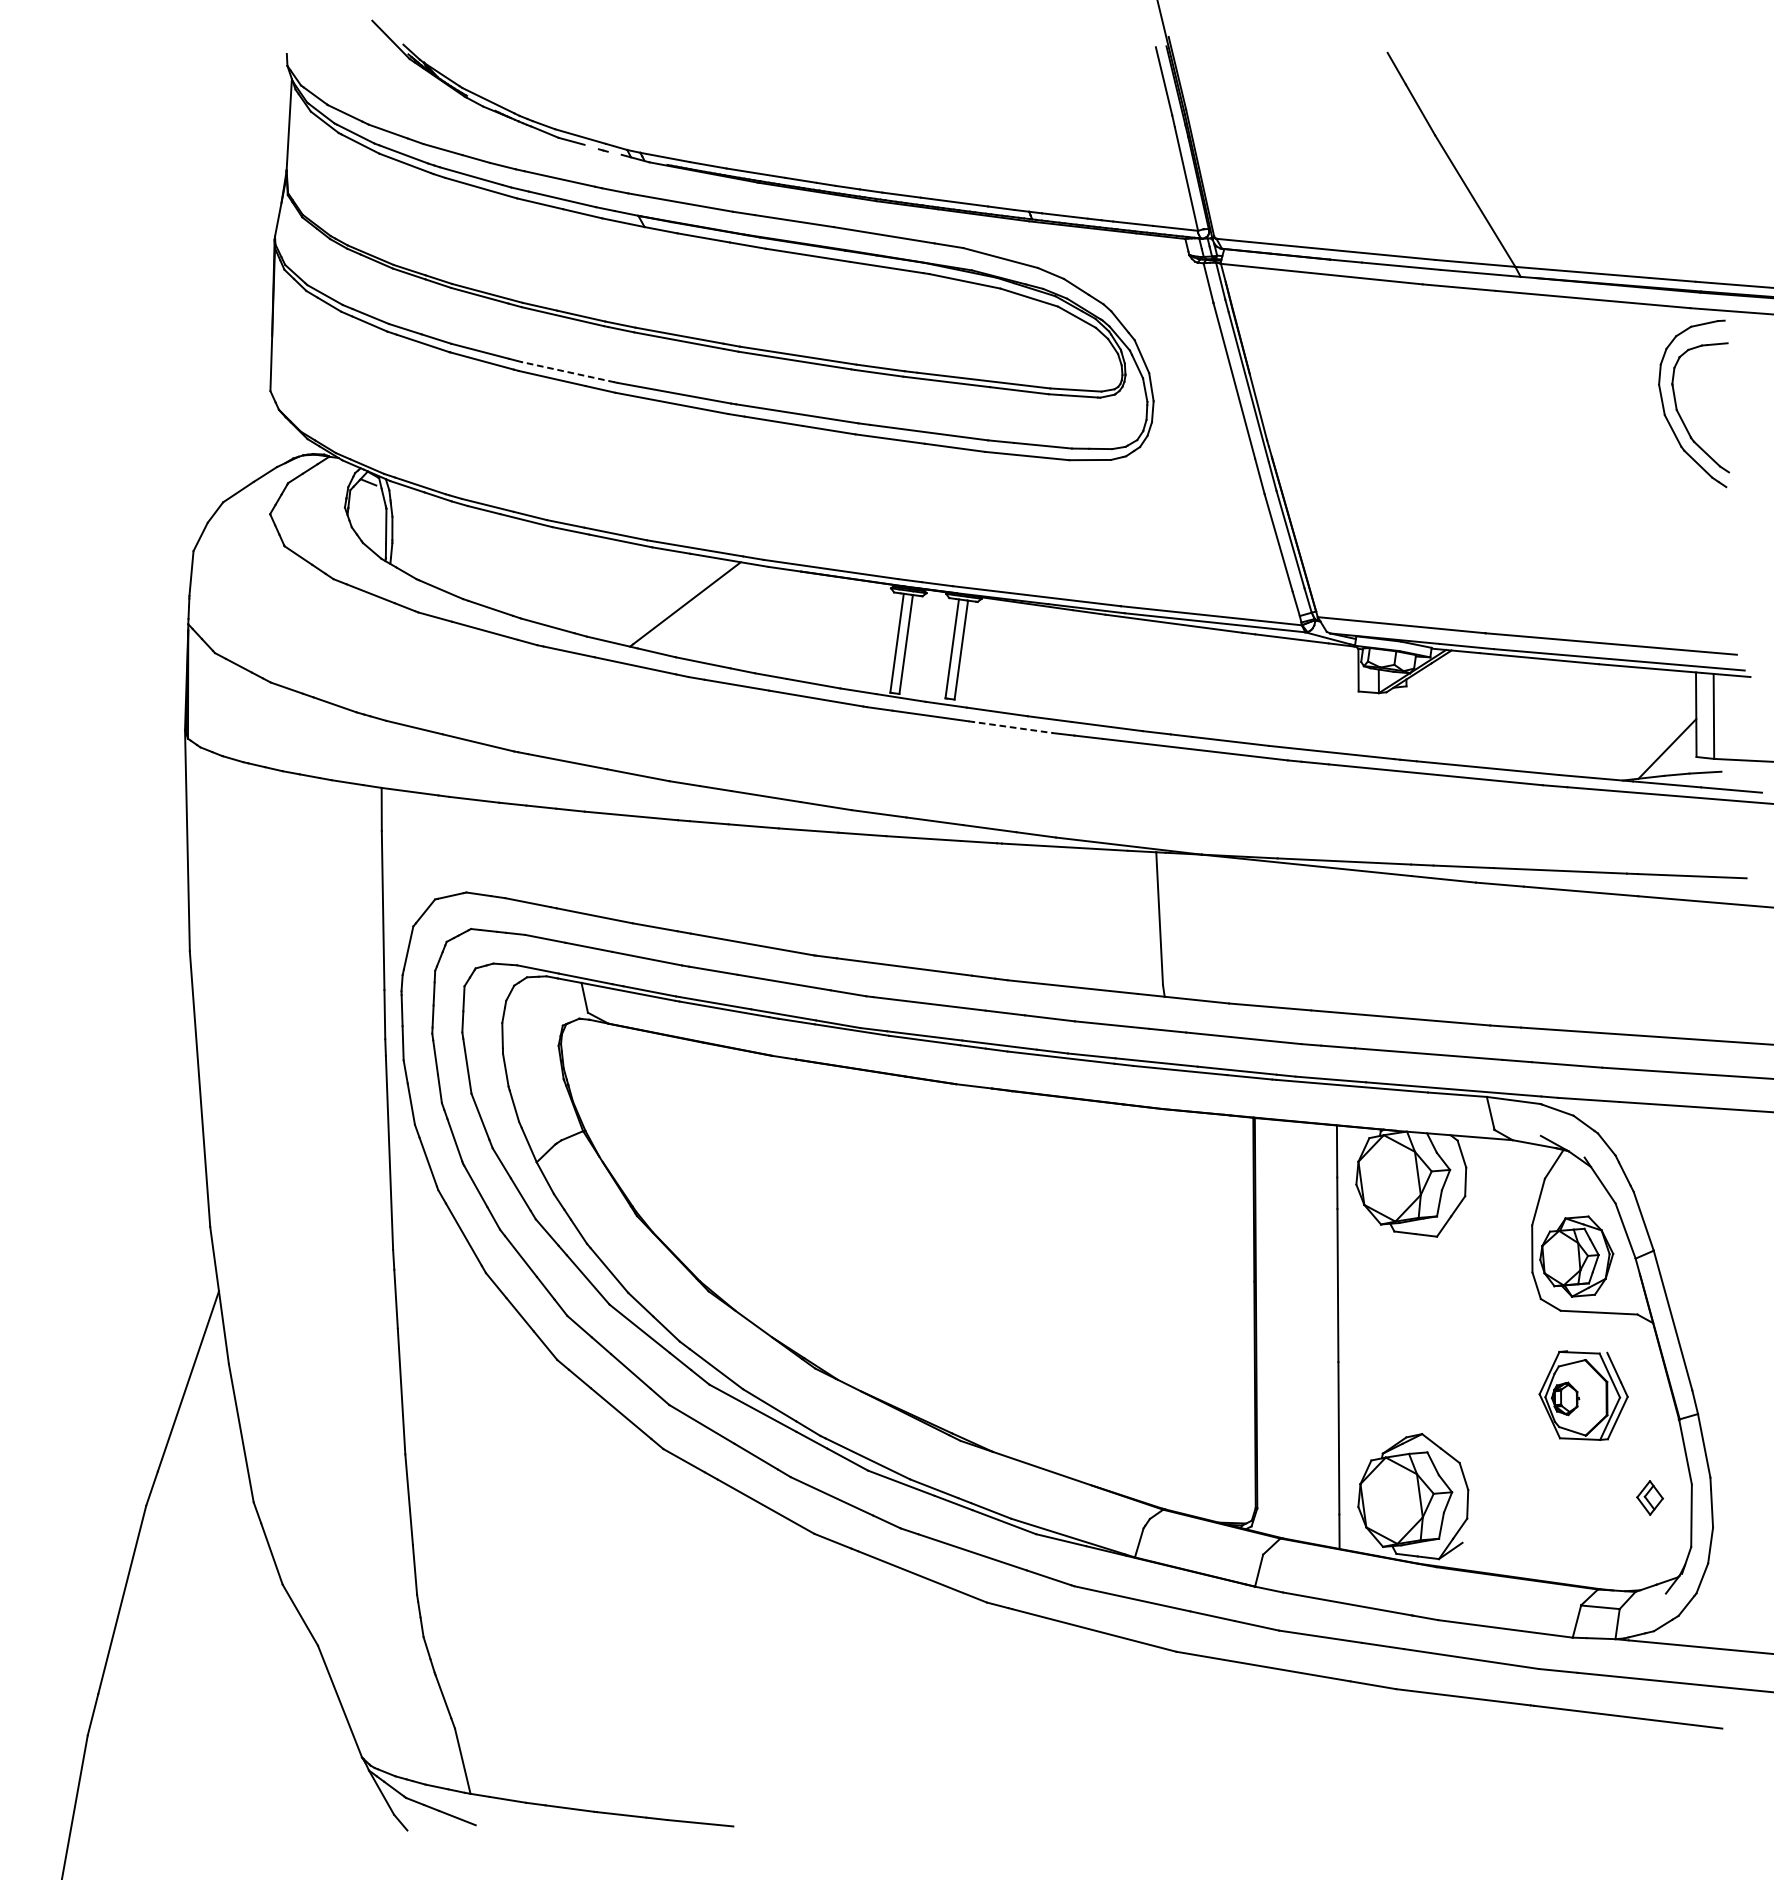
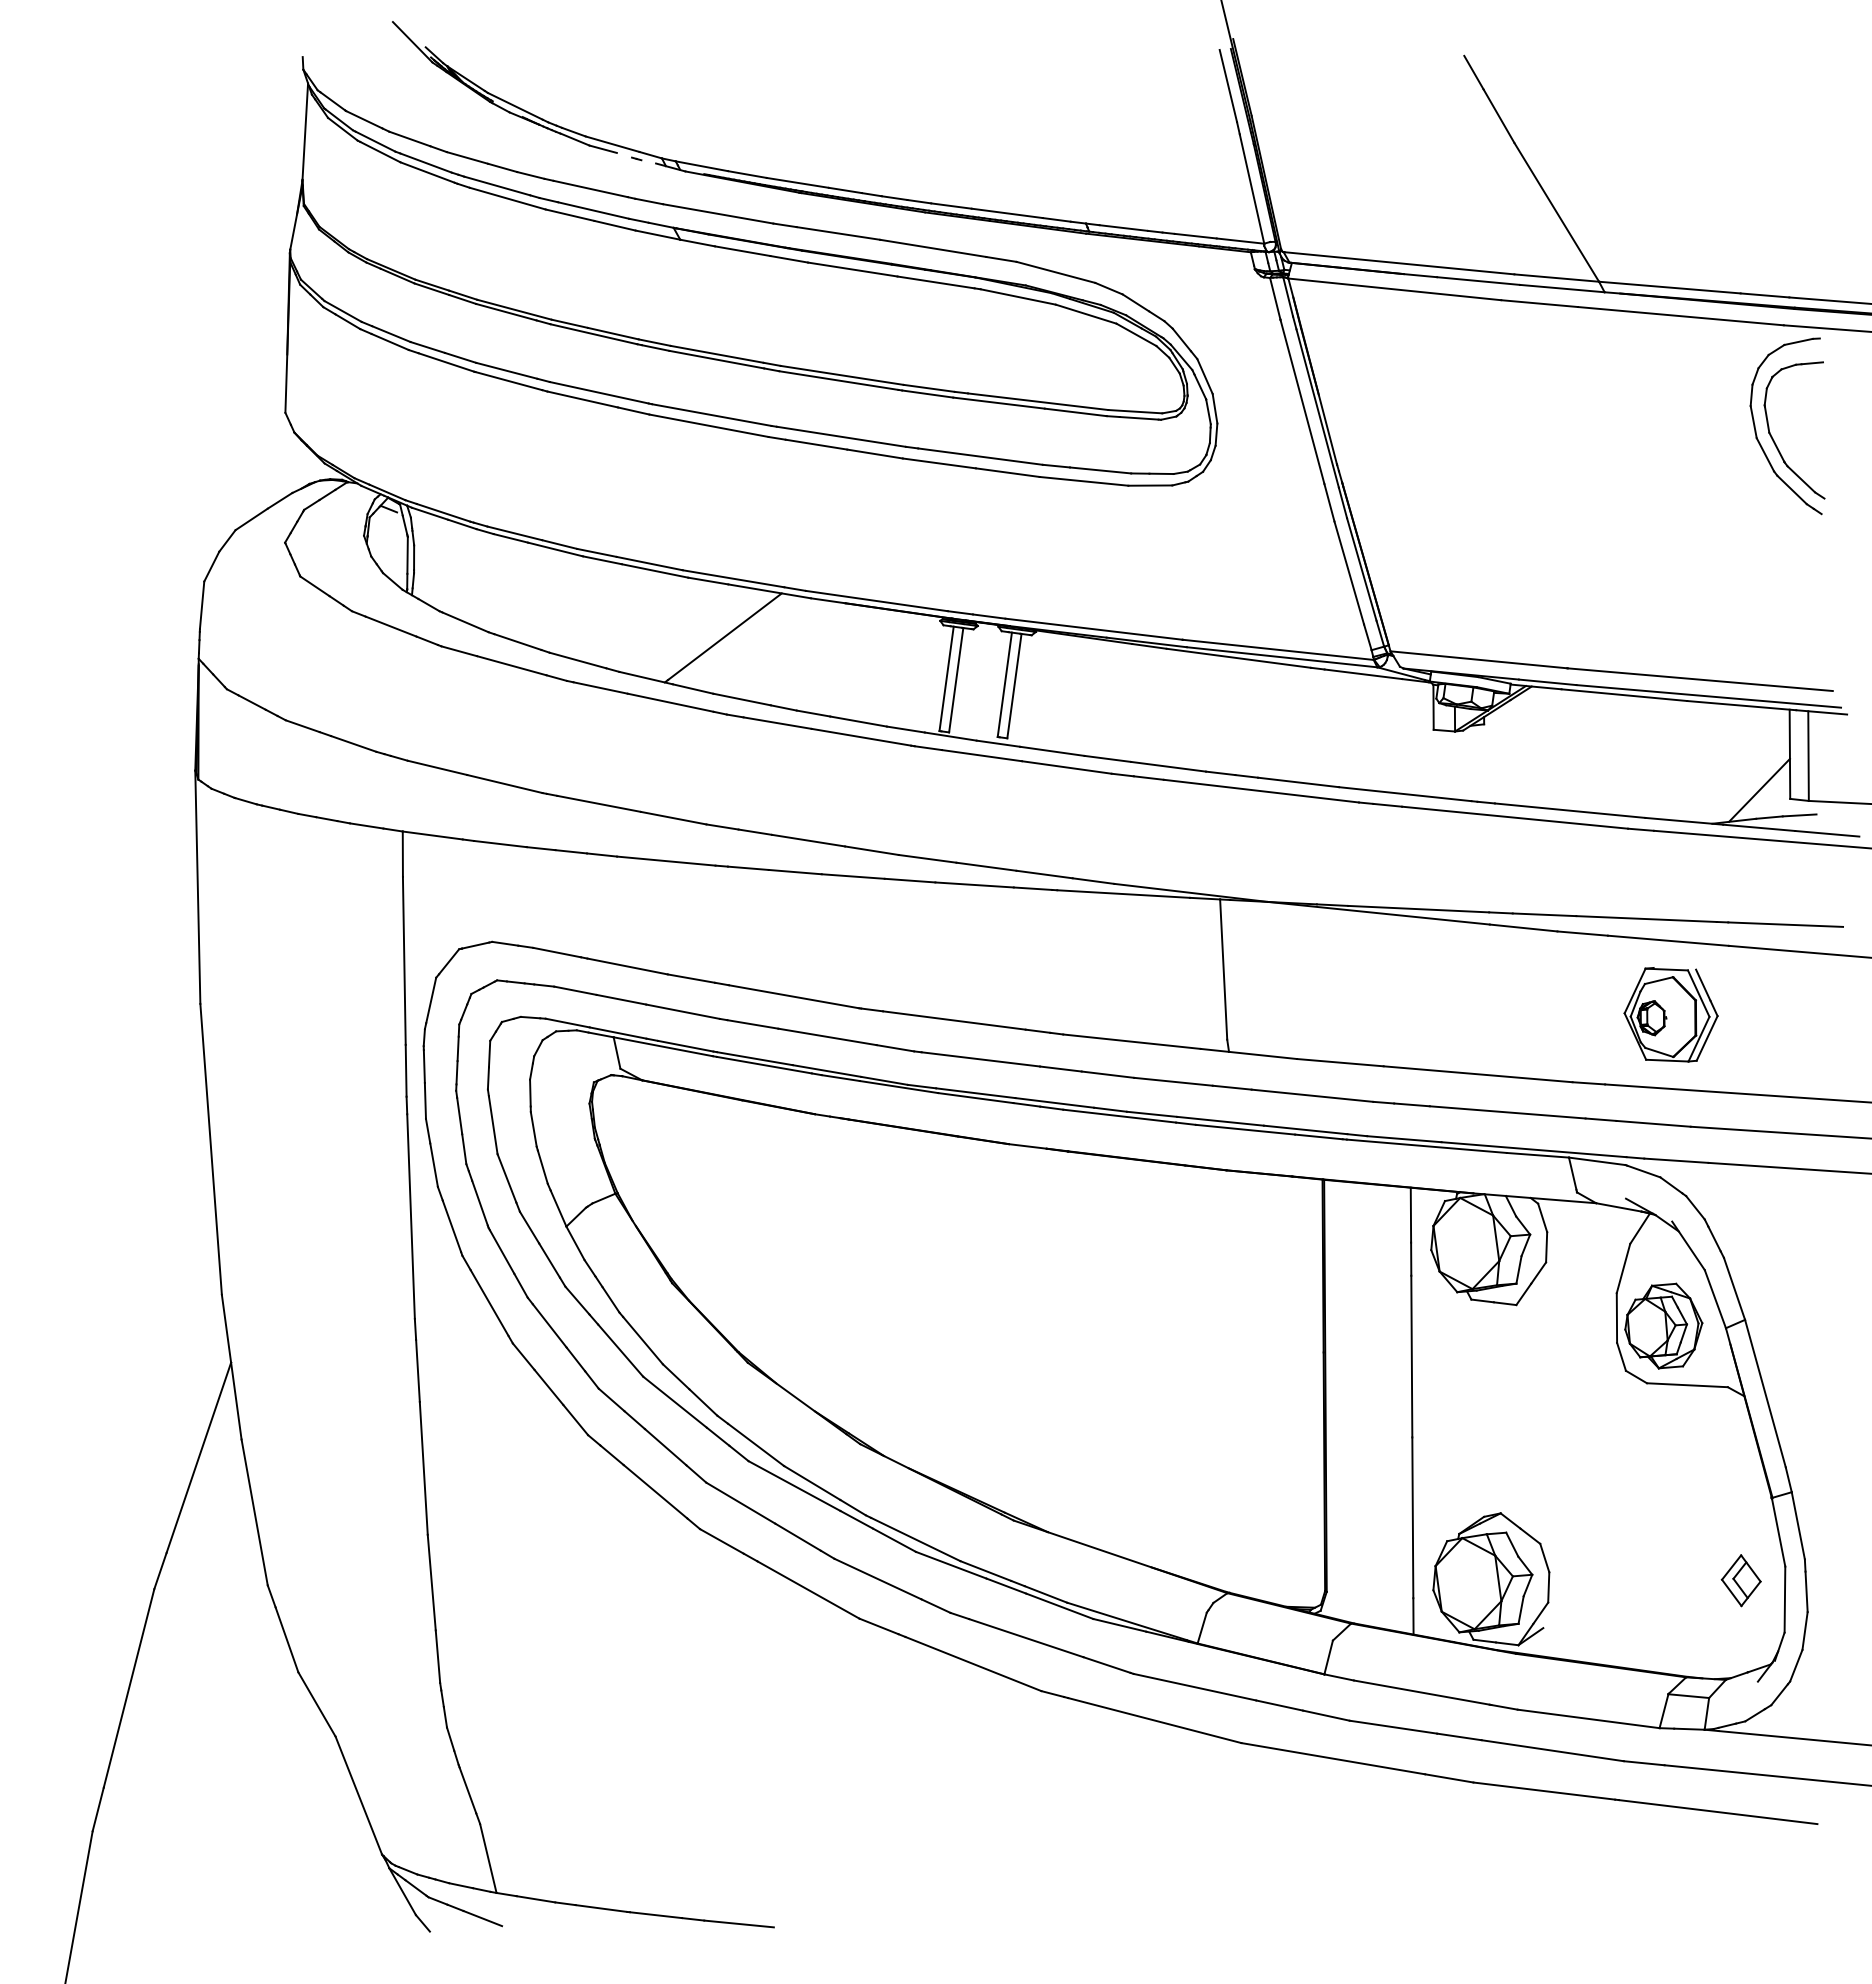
line: (568, 371) -> (599, 392), dashed -> solid
line: (1011, 727) -> (1067, 767), dashed -> solid
part: (1583, 1395) -> (1670, 1014), moved
part: (1649, 1497) -> (1740, 1580), size x1.43

